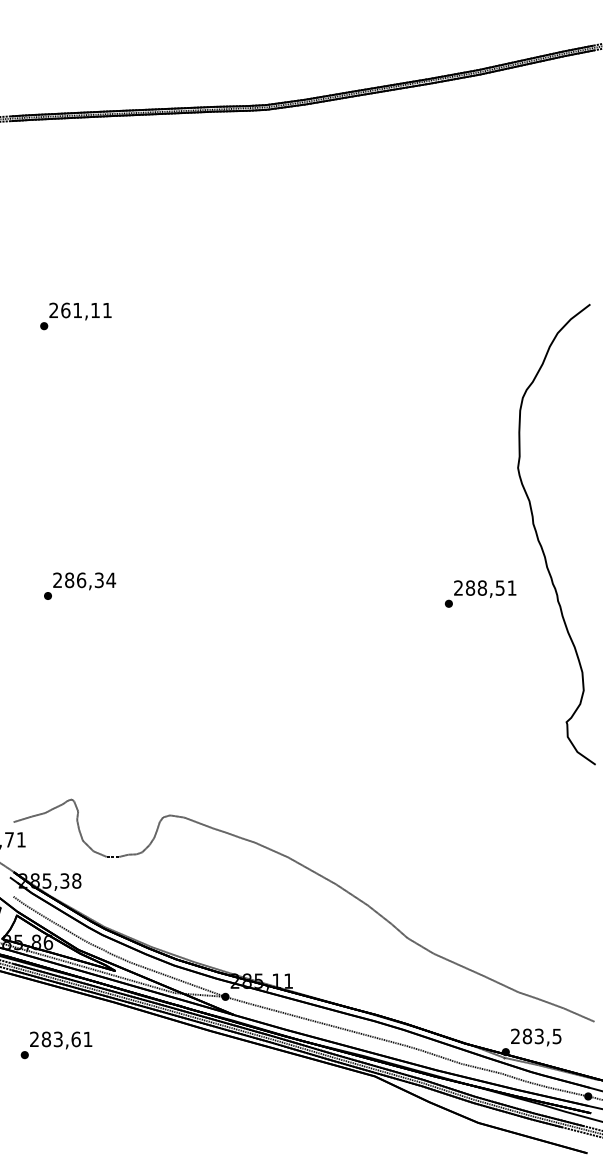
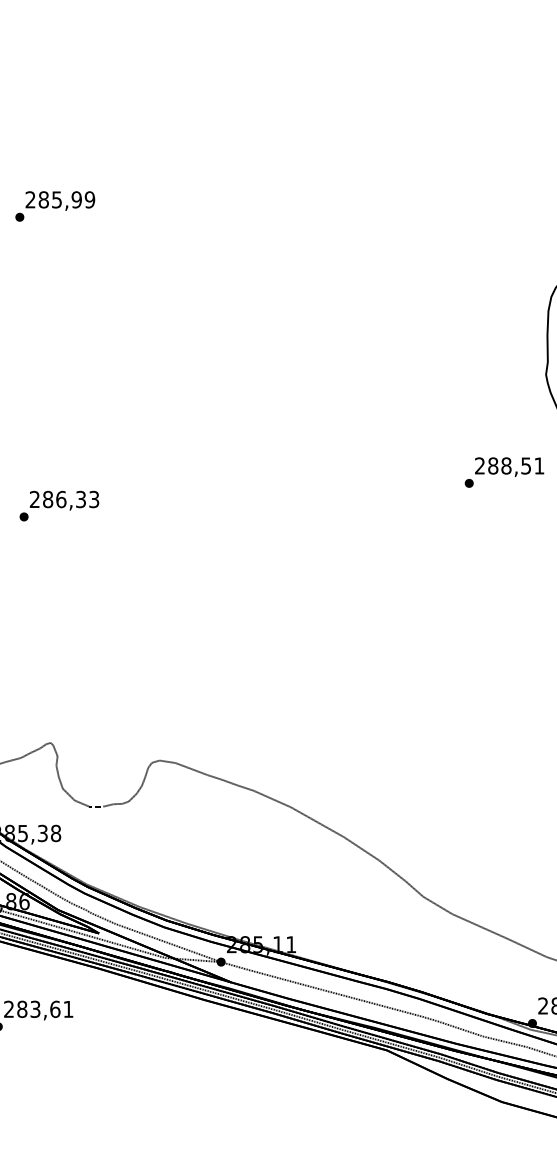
text: (86, 310) -> (66, 199), 261,11 -> 285,99
text: (111, 580) -> (94, 499), 286,34 -> 286,33
text: (480, 593) -> (504, 471), moved

